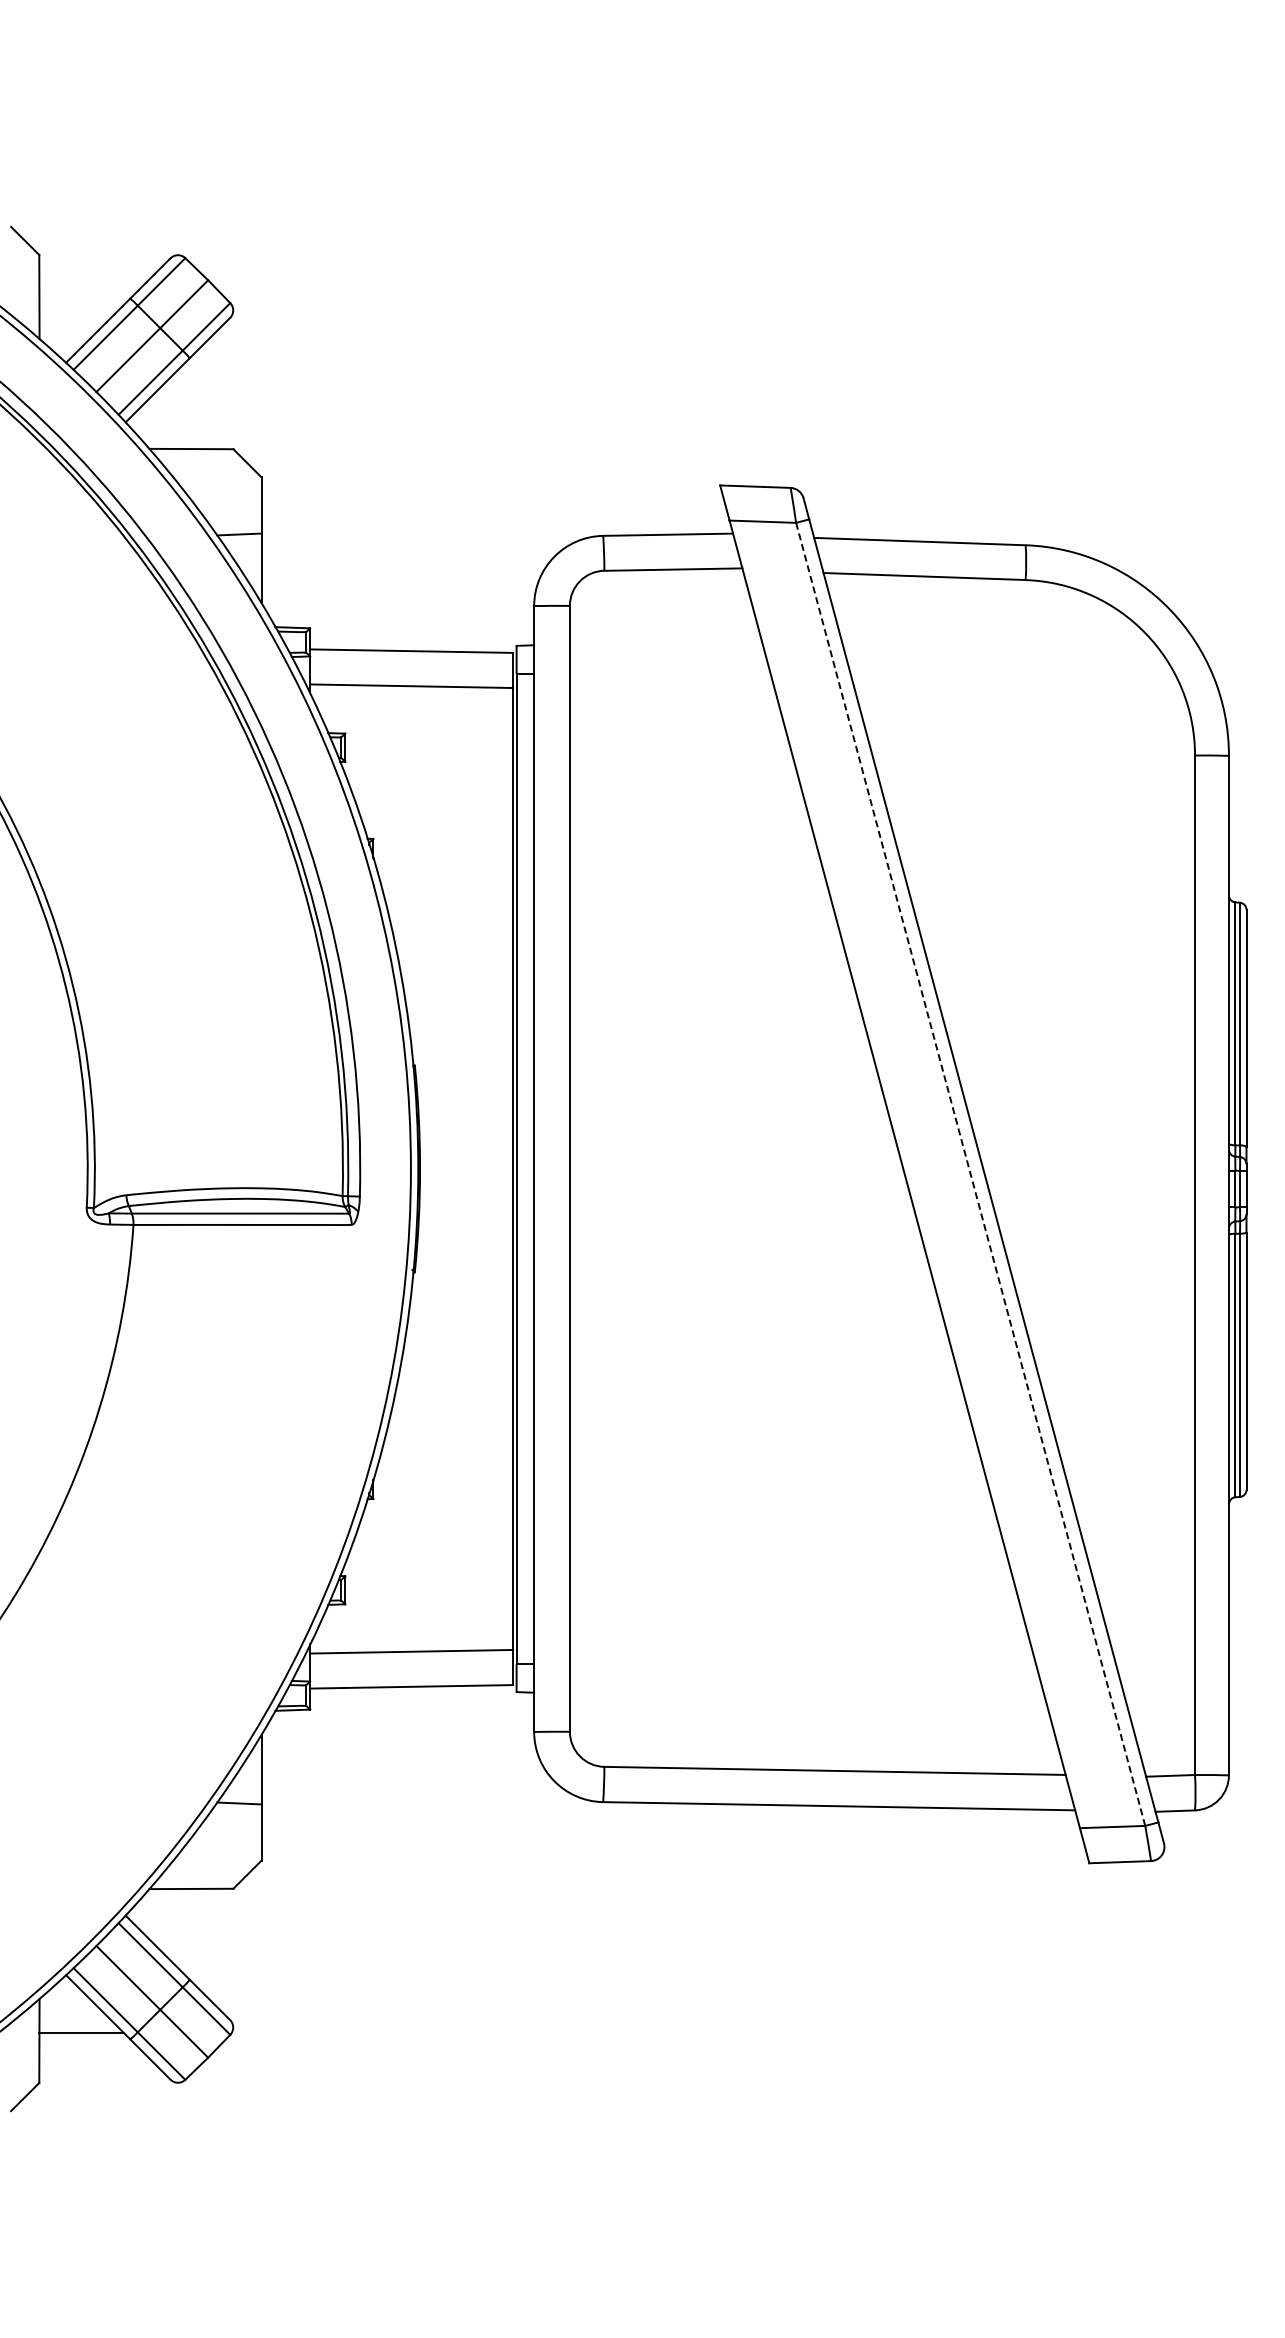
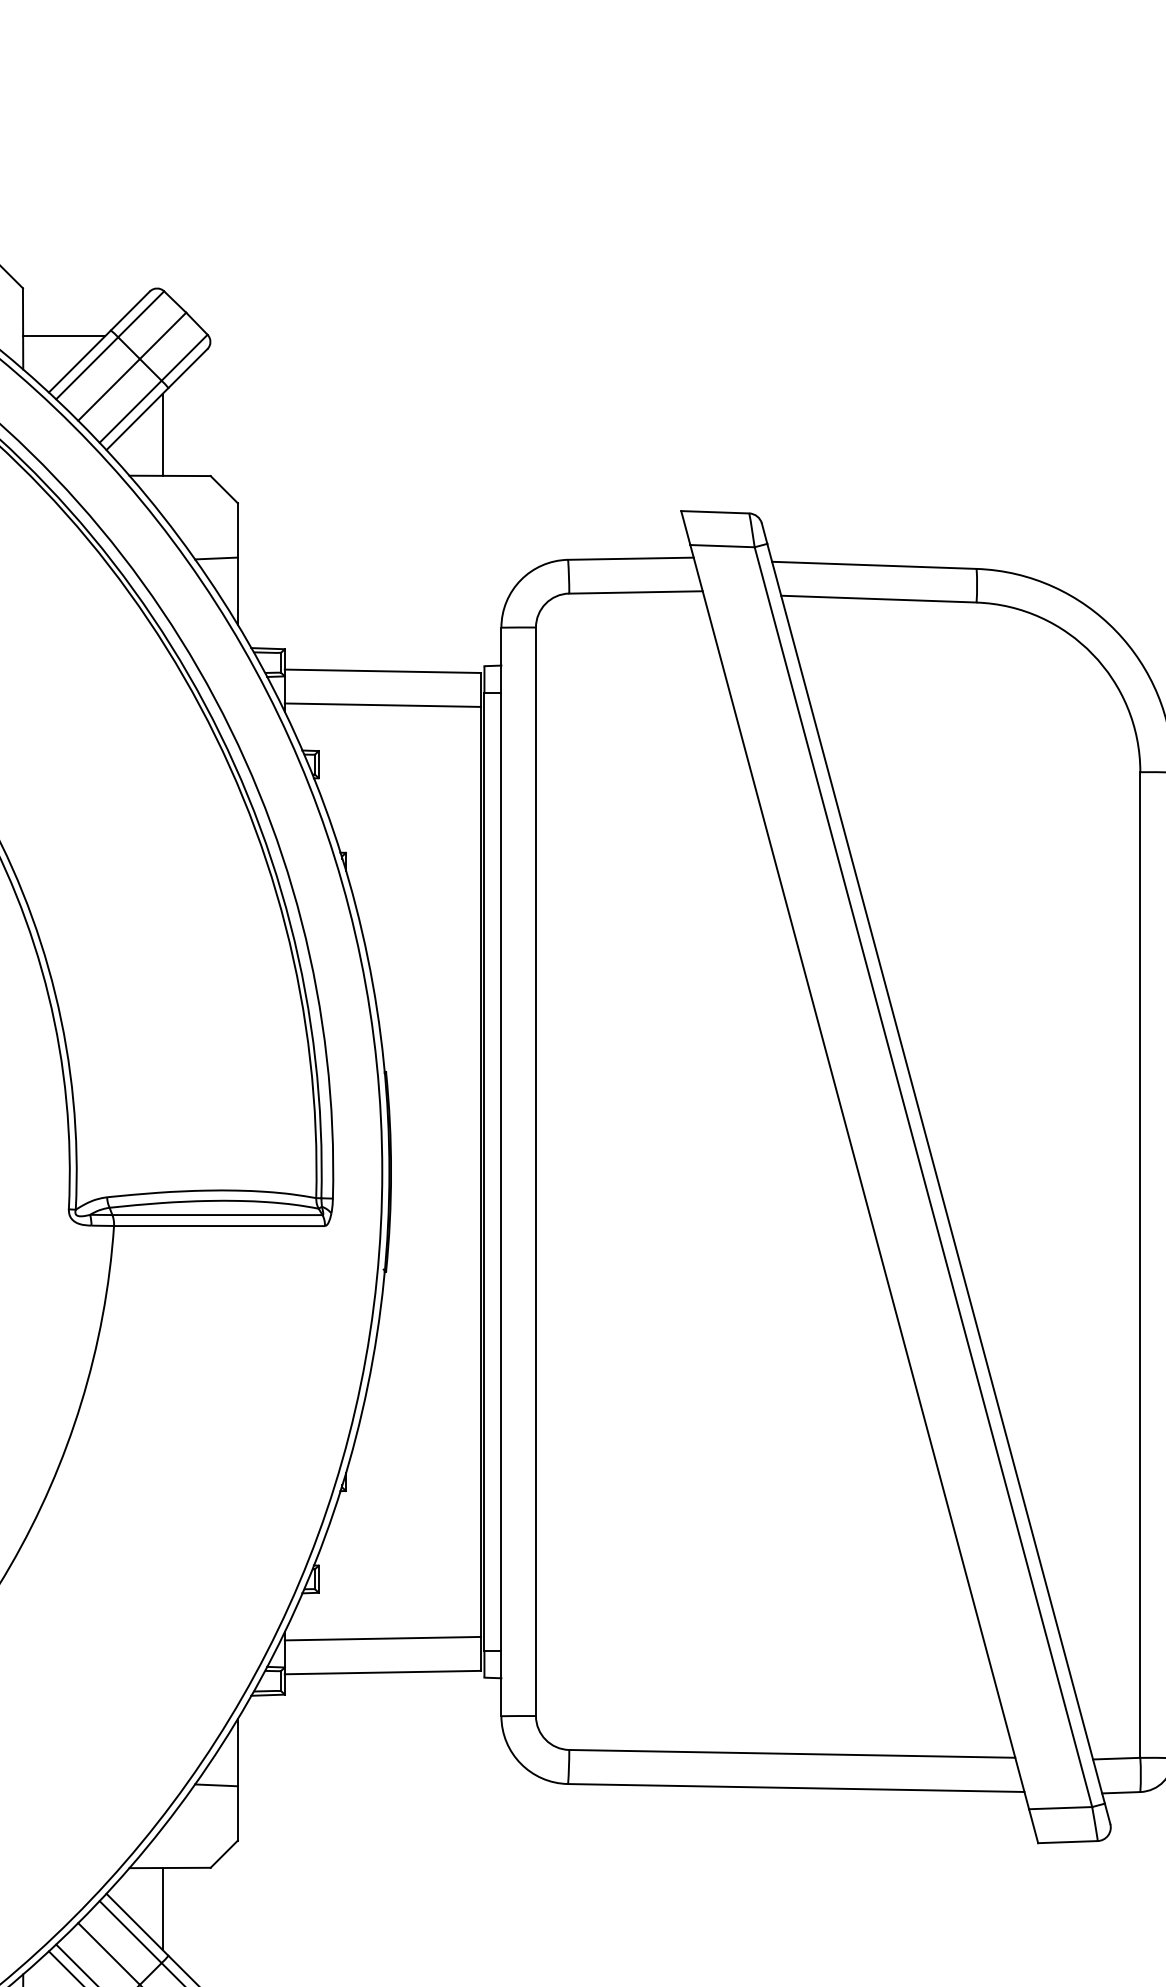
line: (81, 304) -> (63, 336), added
line: (183, 406) -> (162, 434), added
line: (970, 1173) -> (923, 1176), dashed -> solid
line: (183, 1930) -> (162, 1908), added

